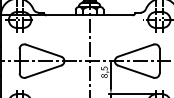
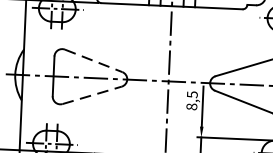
line: (43, 50) -> (93, 60), solid -> dashed
line: (43, 71) -> (92, 95), solid -> dashed

